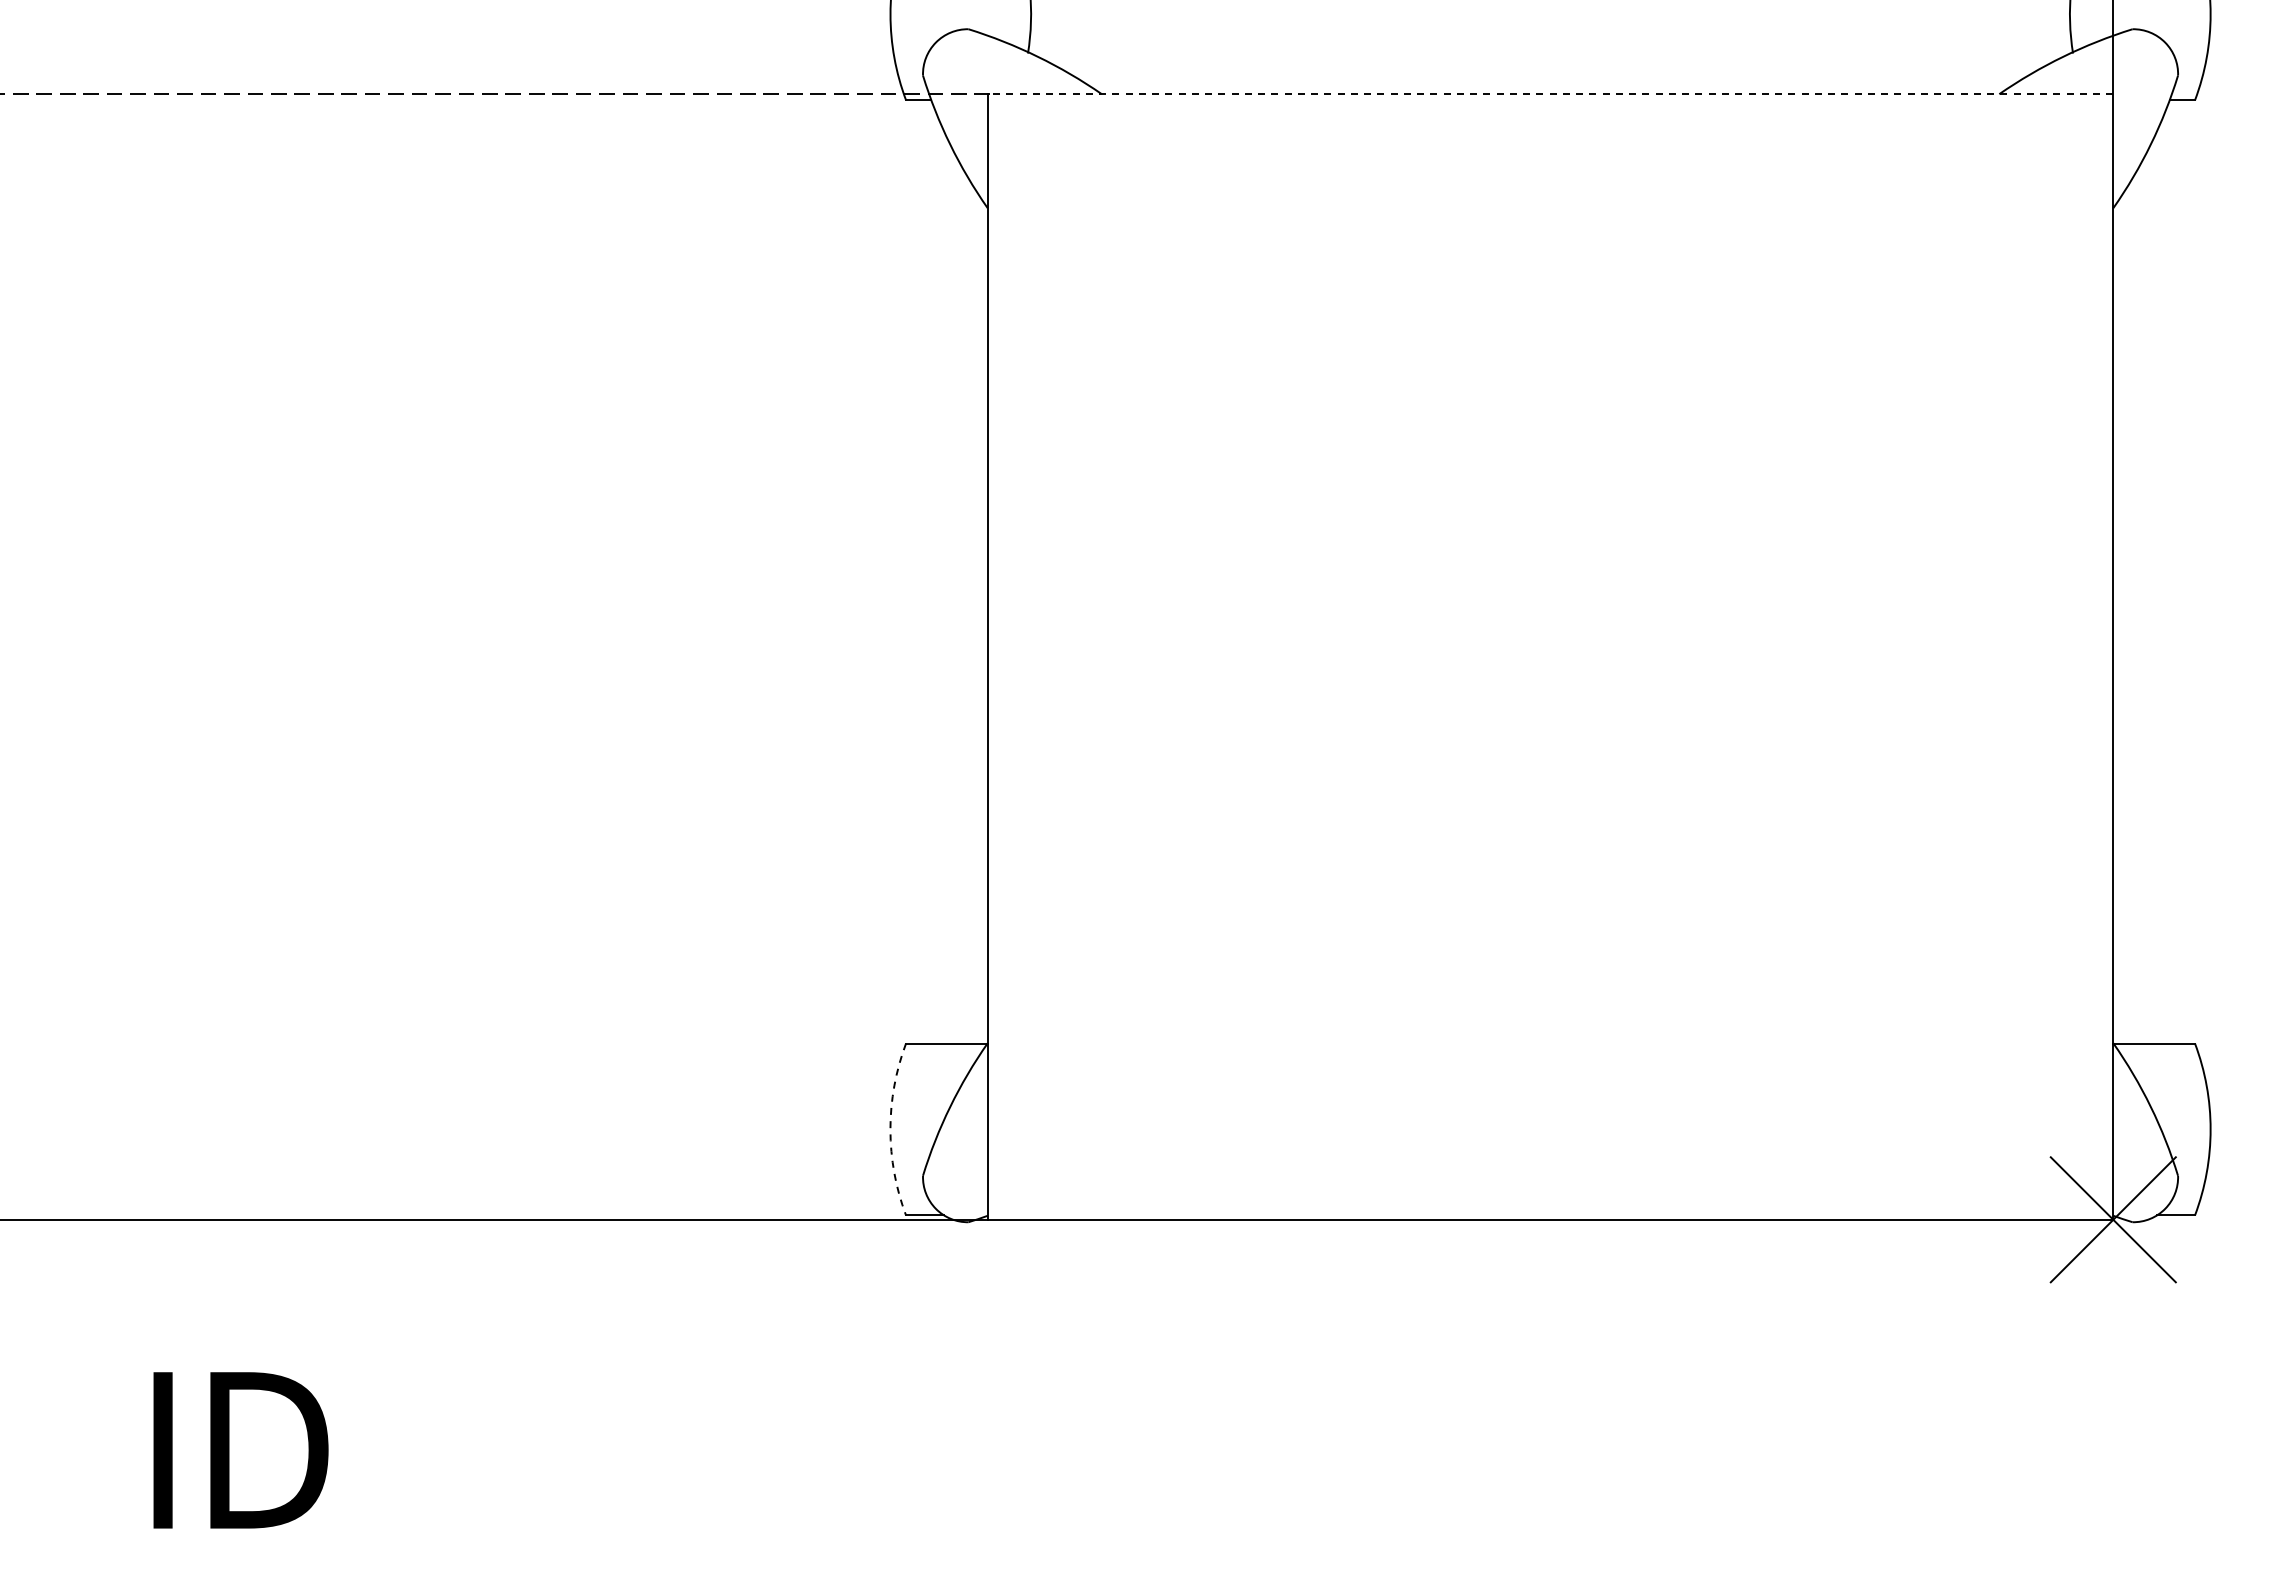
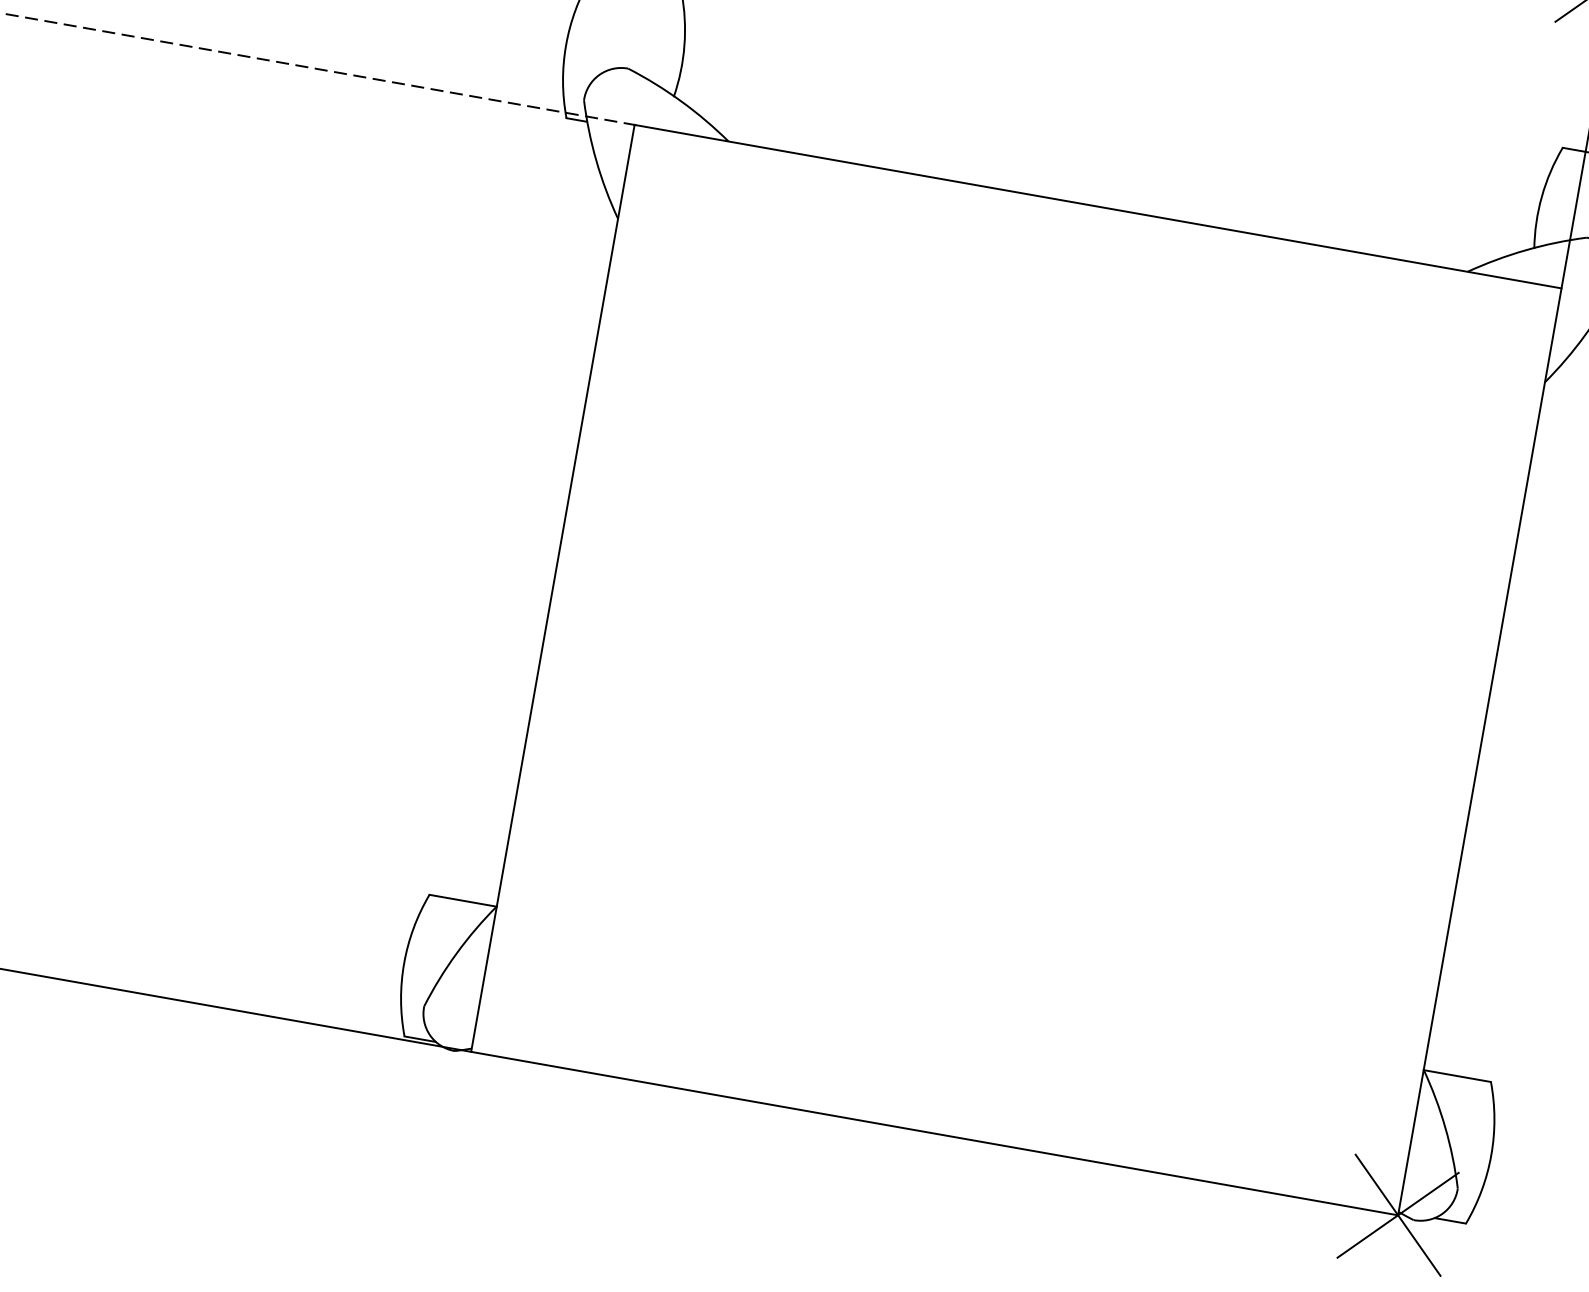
line: (1550, 94) -> (1098, 206), dashed -> solid
arc: (890, 1129) -> (404, 963), dashed -> solid

